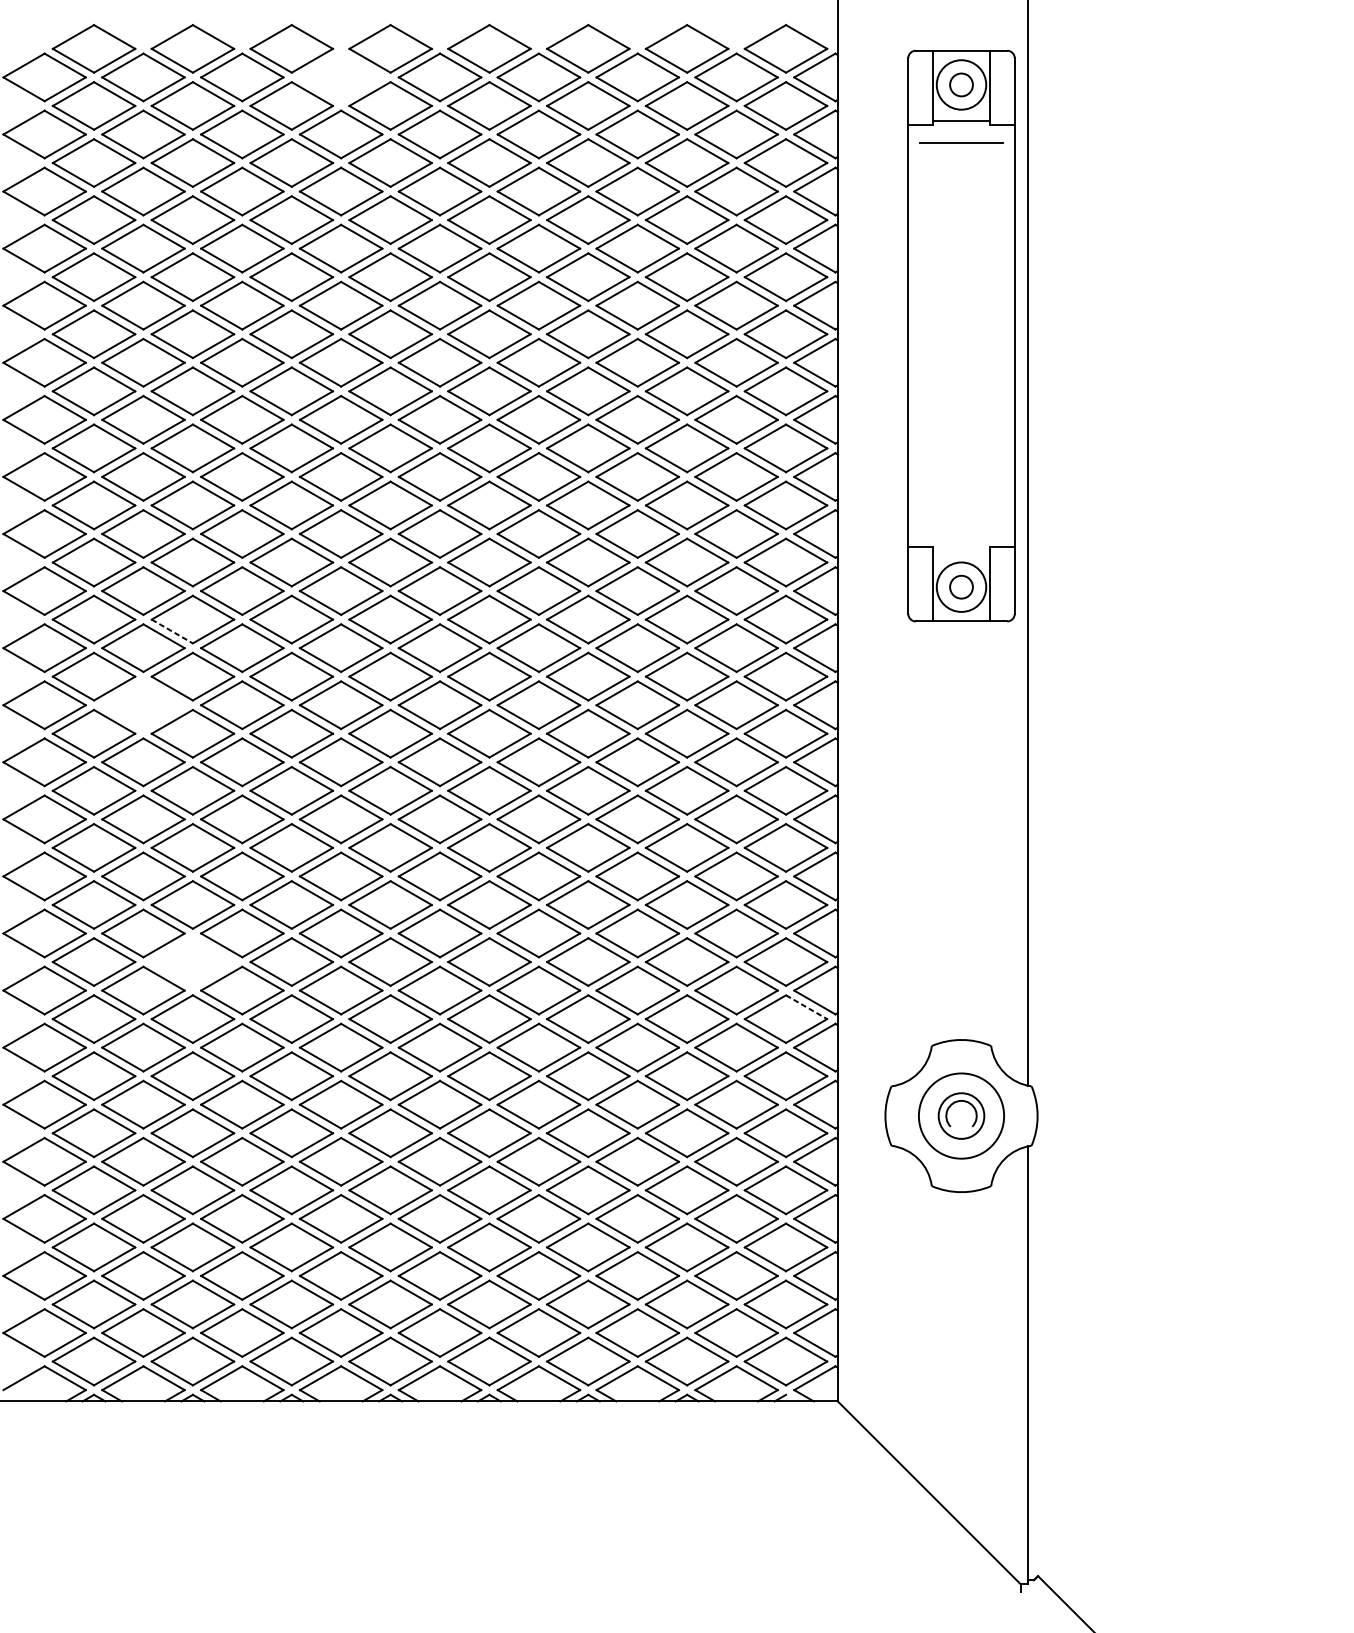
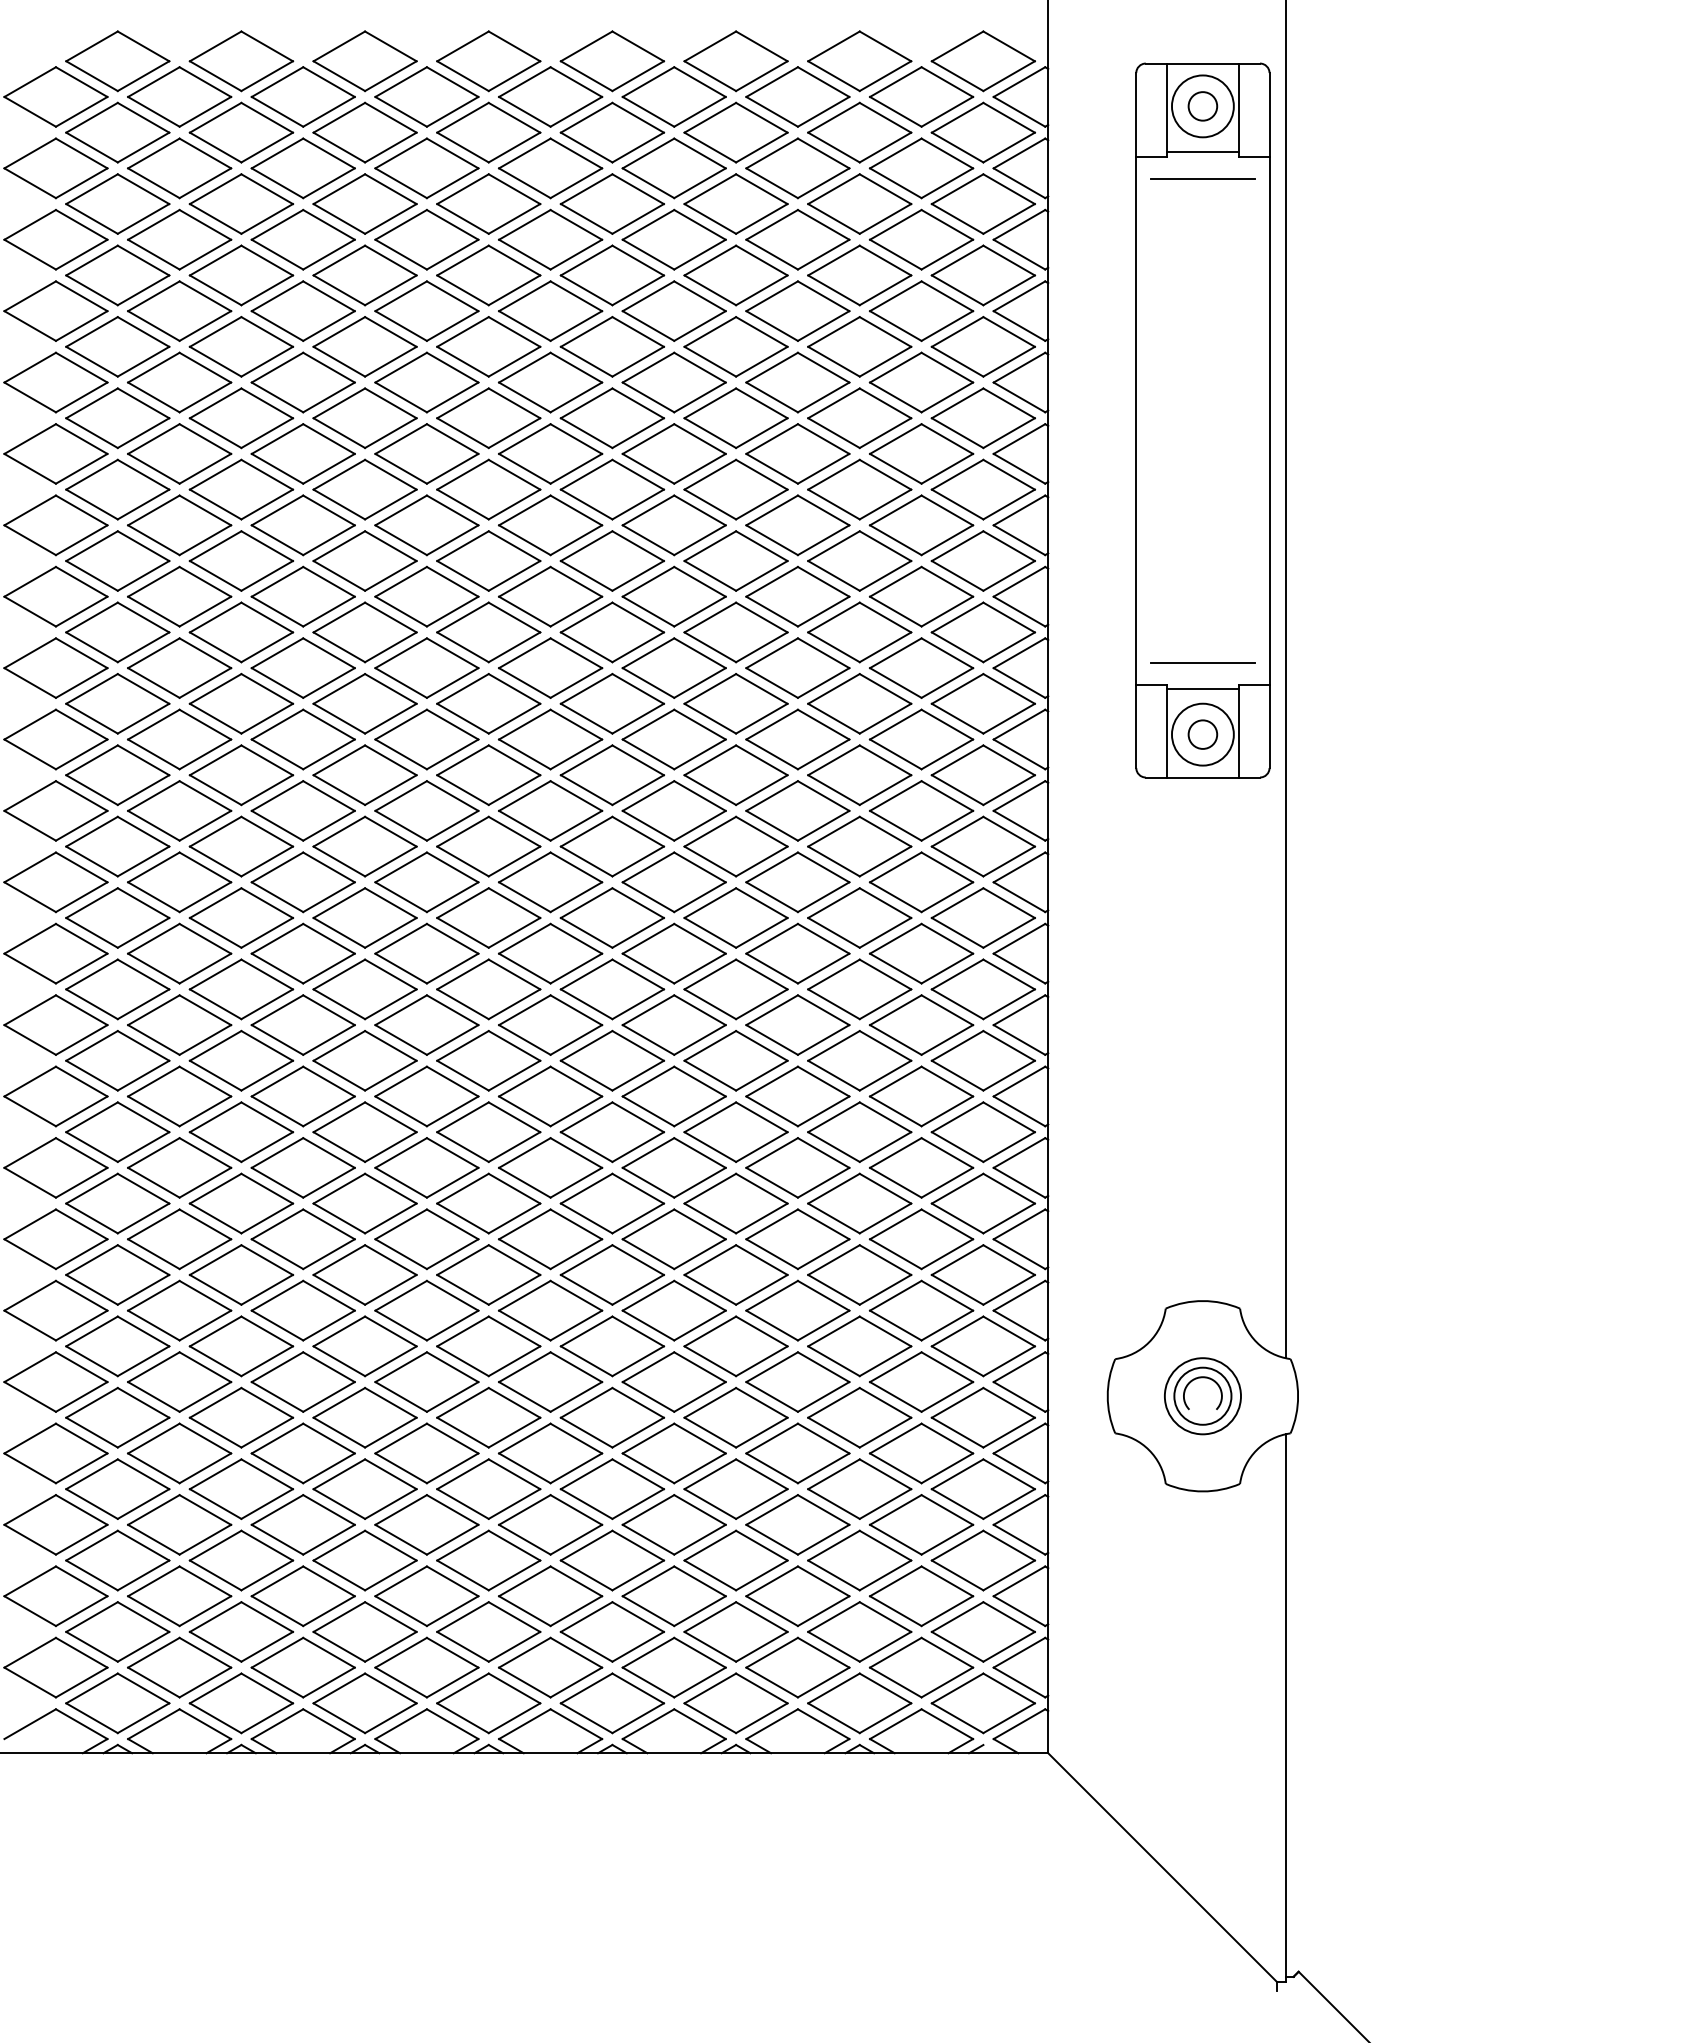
part: (340, 77) -> (426, 96), added
line: (961, 529) -> (1202, 662), added
line: (961, 551) -> (1202, 689), added
line: (172, 631) -> (215, 790), dashed -> solid
part: (143, 705) -> (179, 882), added
part: (192, 961) -> (241, 1203), added
line: (806, 1007) -> (1009, 1260), dashed -> solid
circle: (961, 1116) -> (1202, 1396), size x0.71

